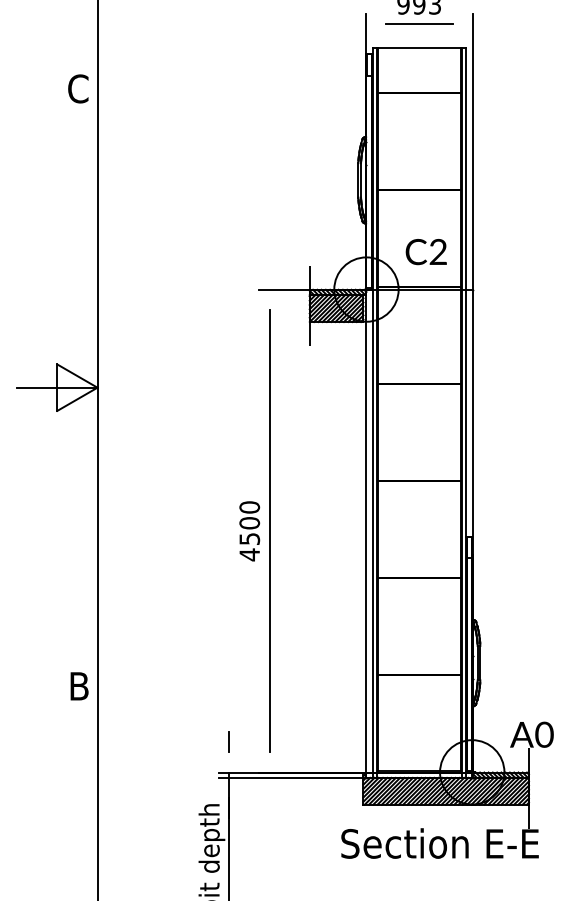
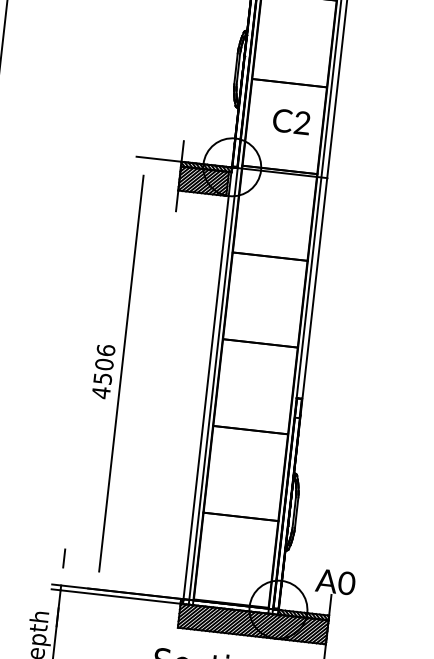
text: (425, 252) -> (290, 122), moved
text: (249, 507) -> (105, 350), 4500 -> 4506

